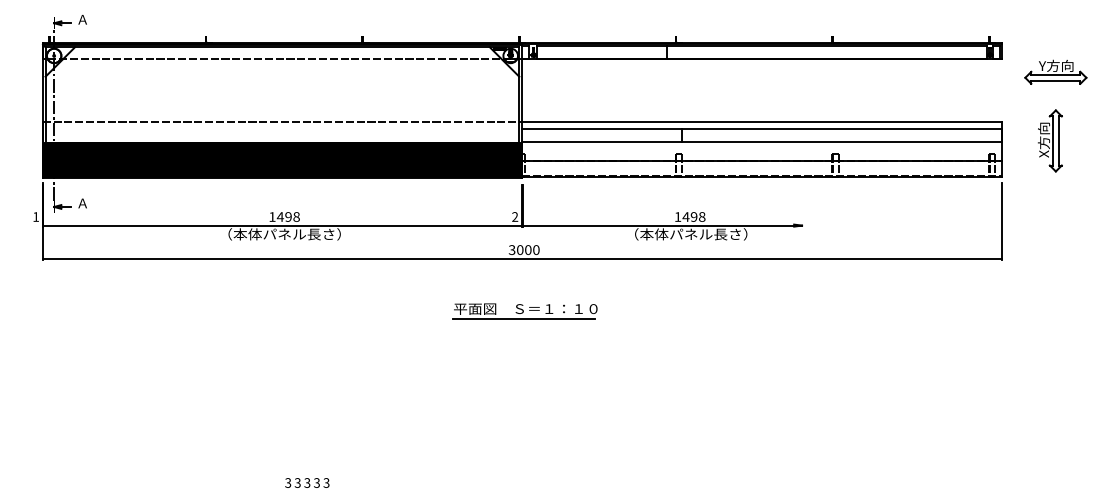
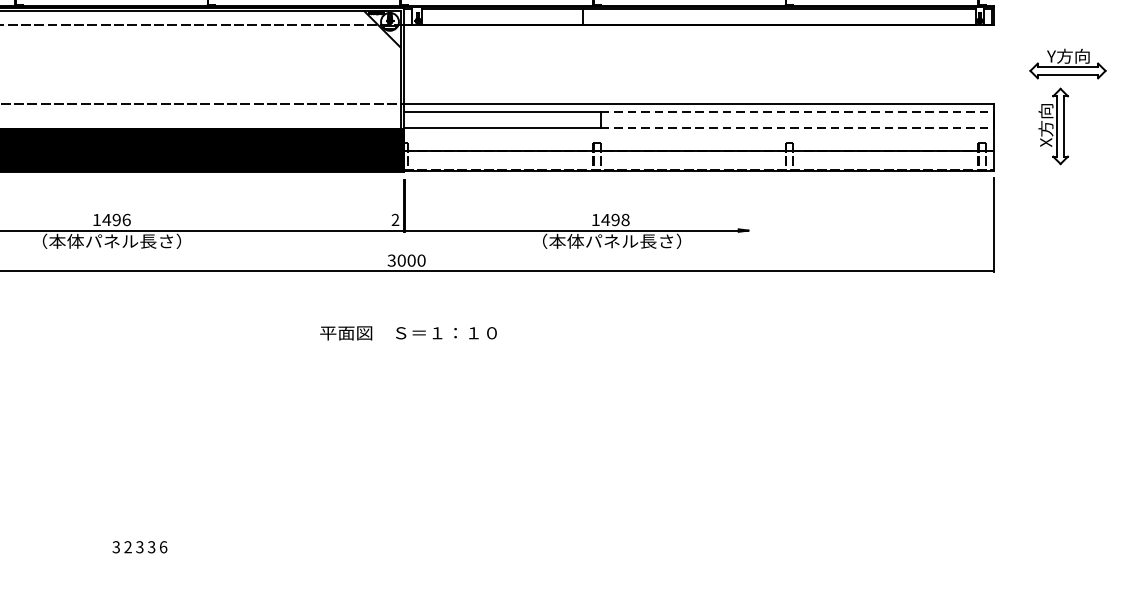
part: (1055, 71) -> (1067, 63), moved
line: (841, 129) -> (796, 112), solid -> dashed
line: (841, 142) -> (796, 128), solid -> dashed
text: (296, 216) -> (126, 219), 1498 -> 1496
line: (523, 318) -> (405, 344), removed
text: (326, 482) -> (163, 546), 3 -> 6
text: (297, 483) -> (127, 547), 3 -> 2

